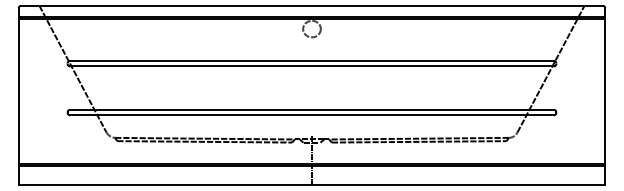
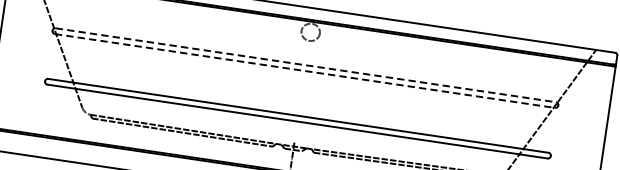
line: (312, 60) -> (306, 64), solid -> dashed
line: (312, 66) -> (305, 71), solid -> dashed

